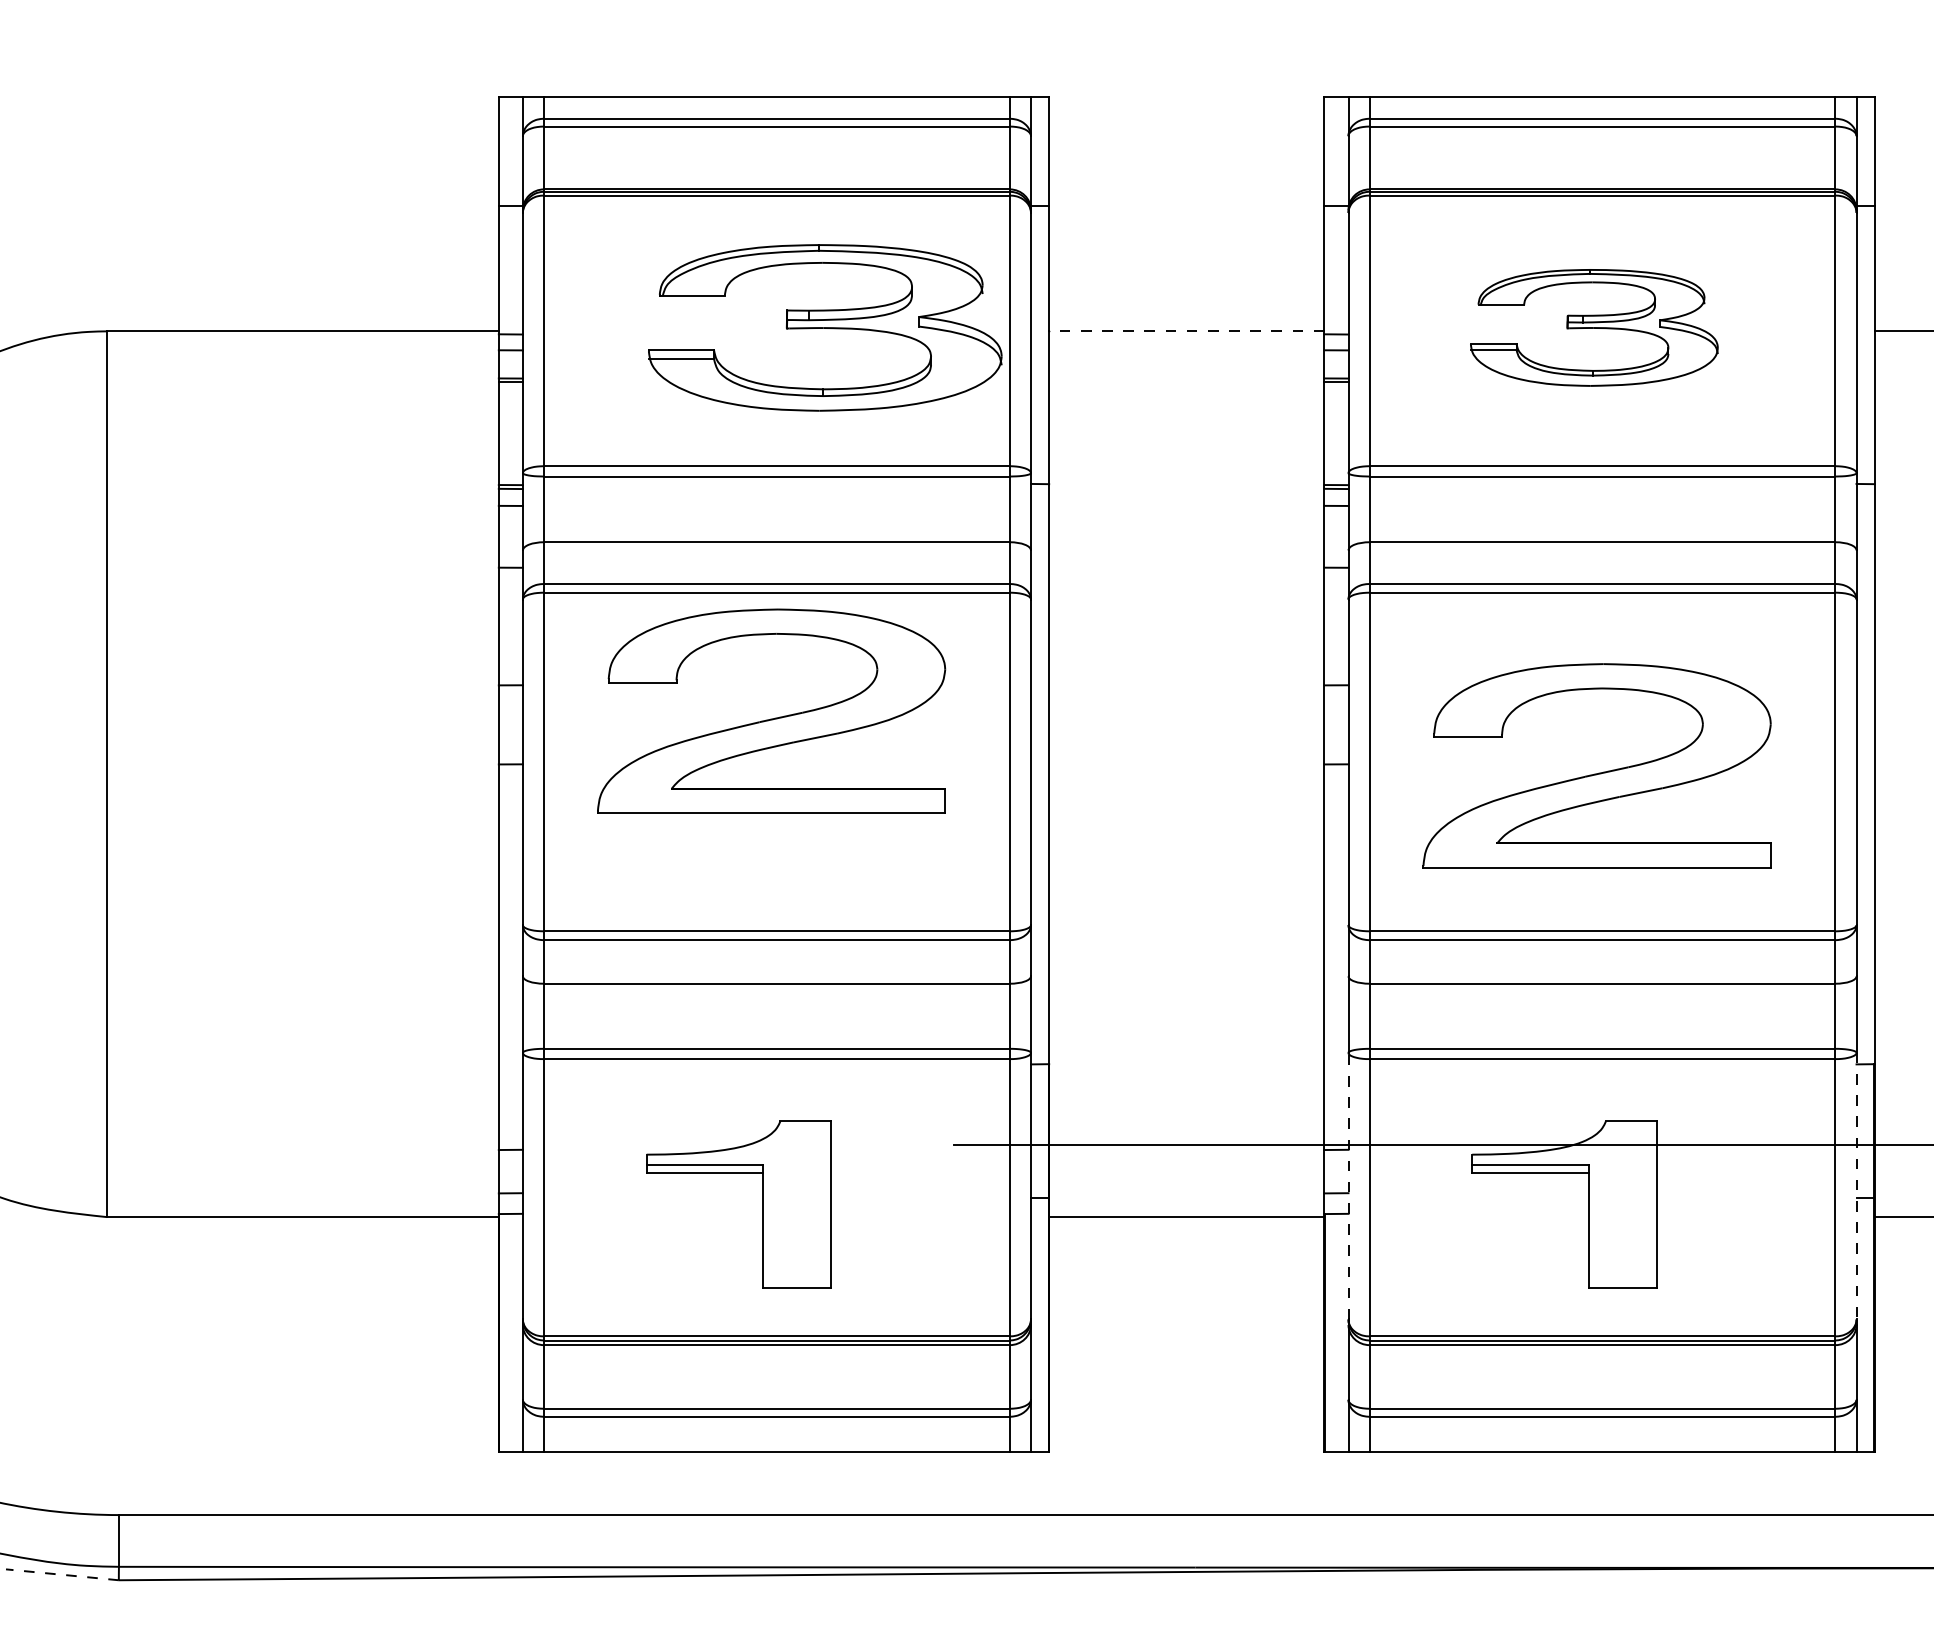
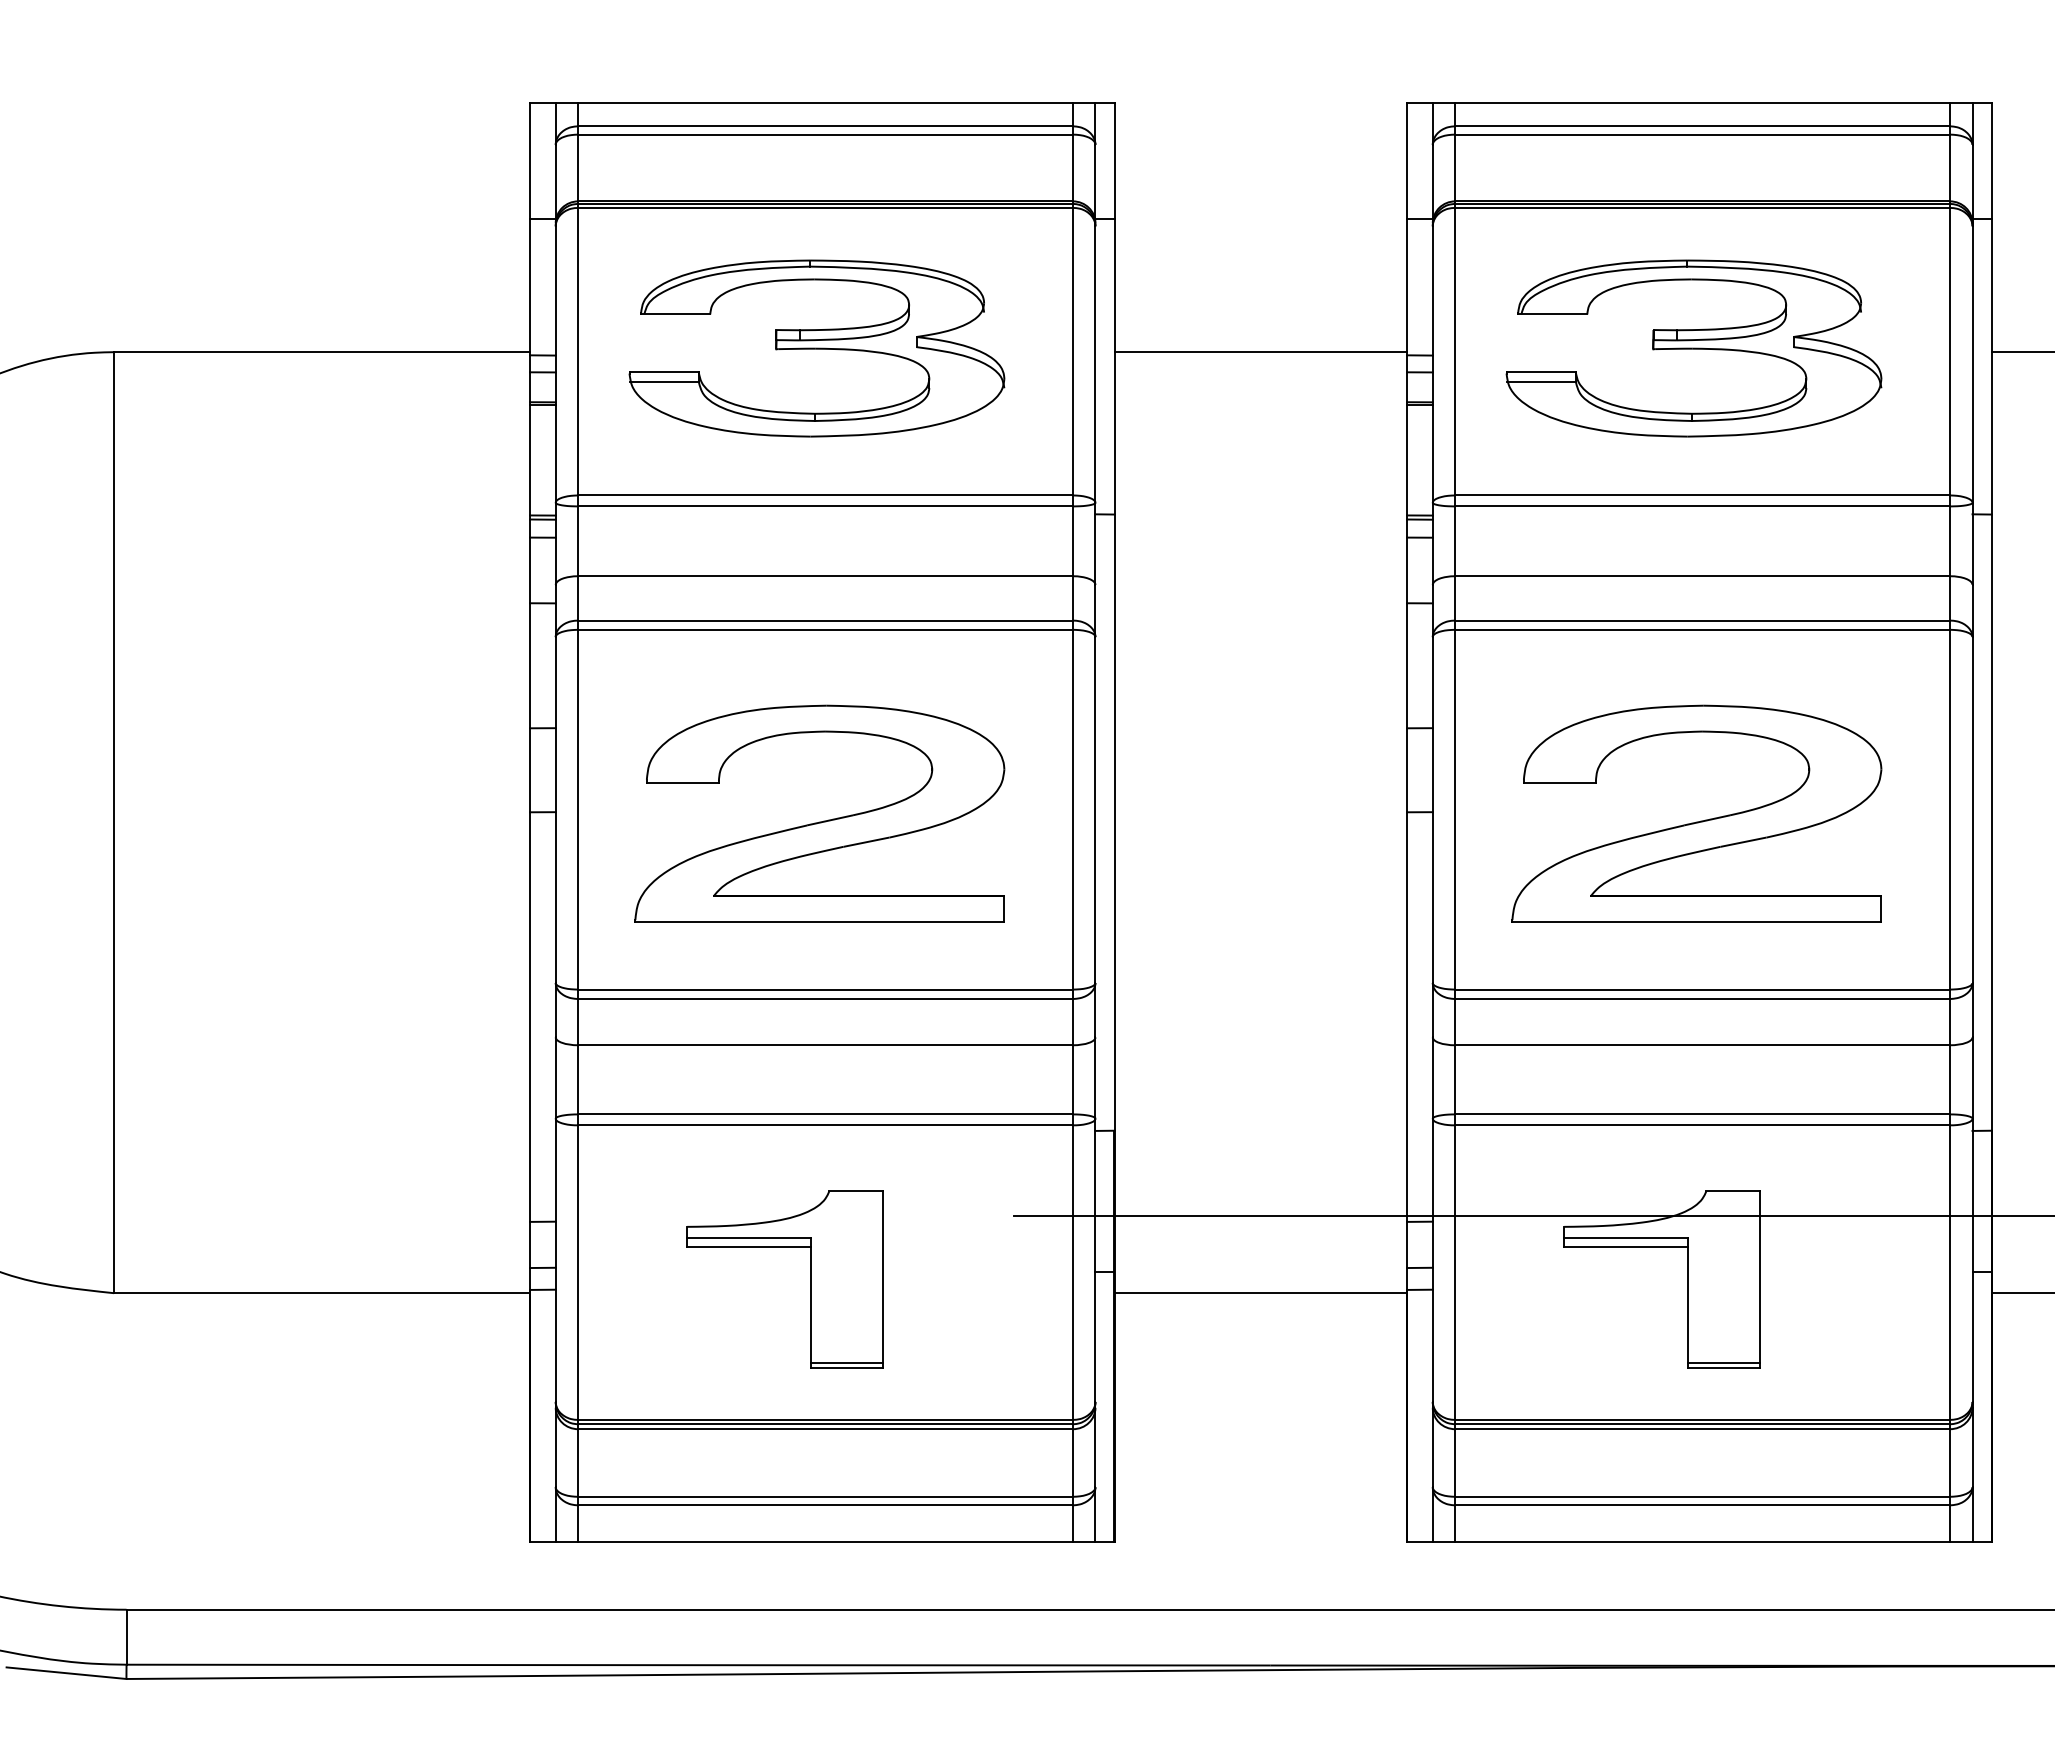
part: (824, 327) -> (816, 348), moved
part: (1593, 327) -> (1693, 348), size x1.43
line: (1186, 331) -> (1260, 352), dashed -> solid
part: (771, 718) -> (819, 821), moved
line: (1348, 1186) -> (1432, 1260), dashed -> solid
line: (1856, 1186) -> (1972, 1260), dashed -> solid
line: (797, 1282) -> (847, 1362), added
line: (1623, 1282) -> (1724, 1362), added
line: (62, 1575) -> (66, 1673), dashed -> solid

